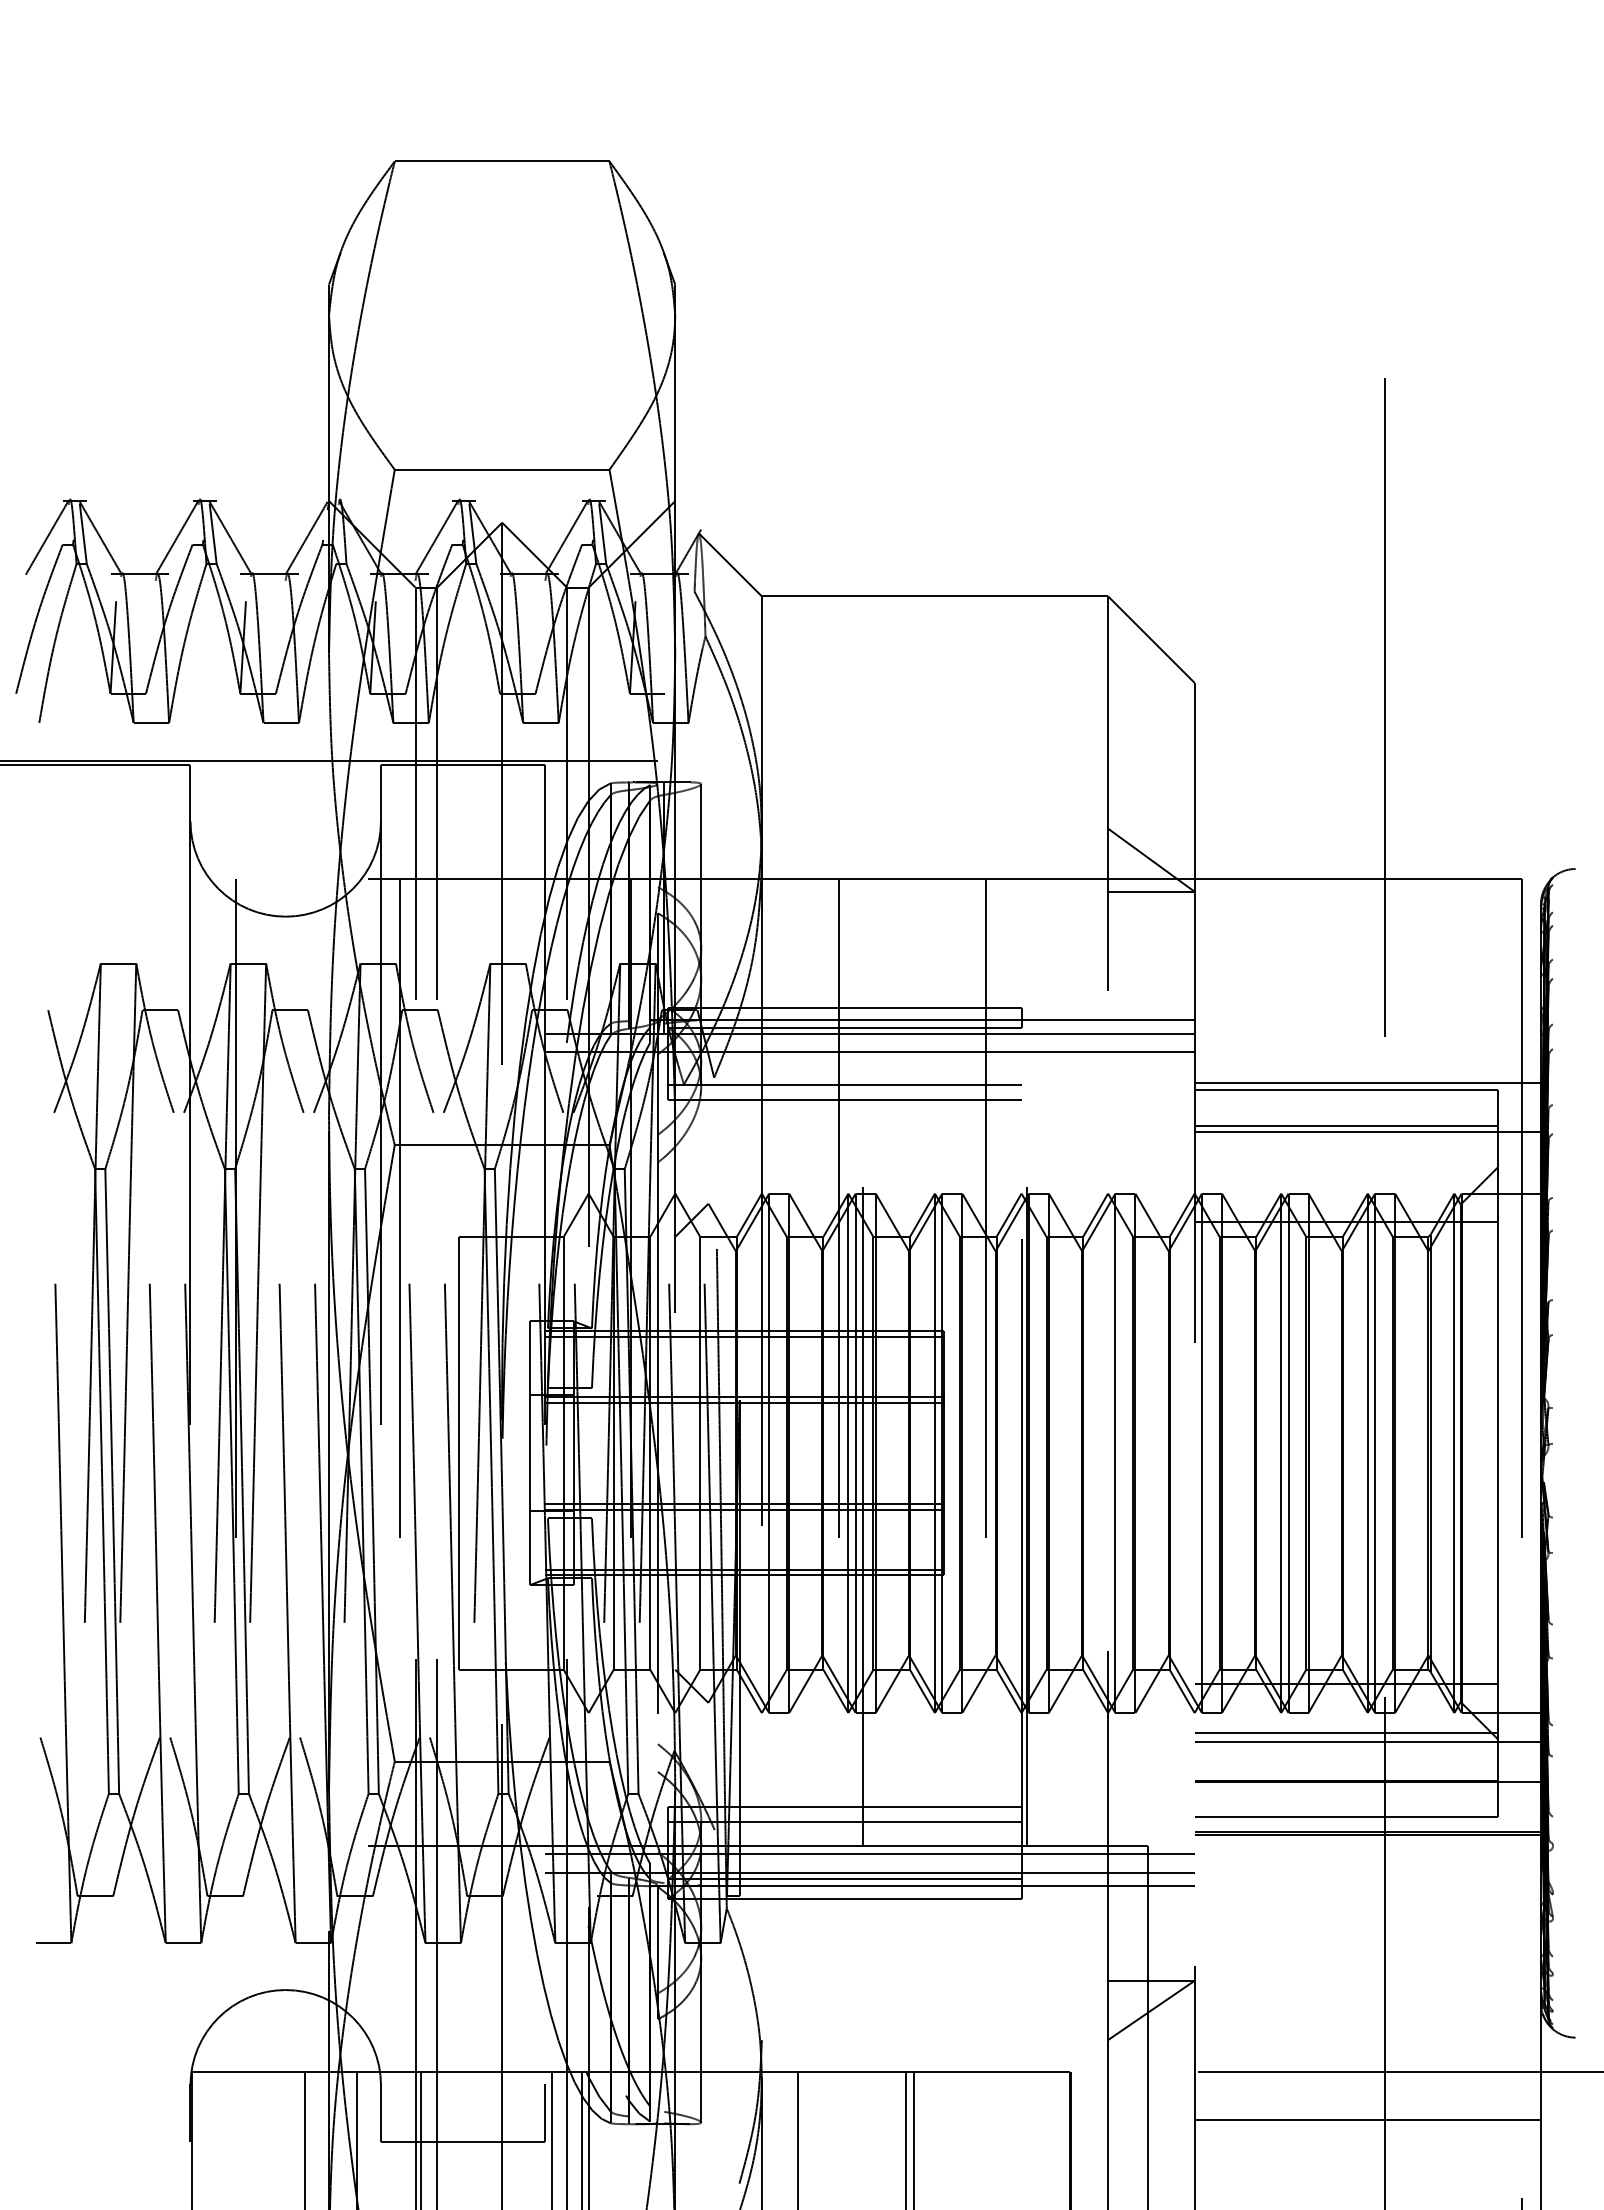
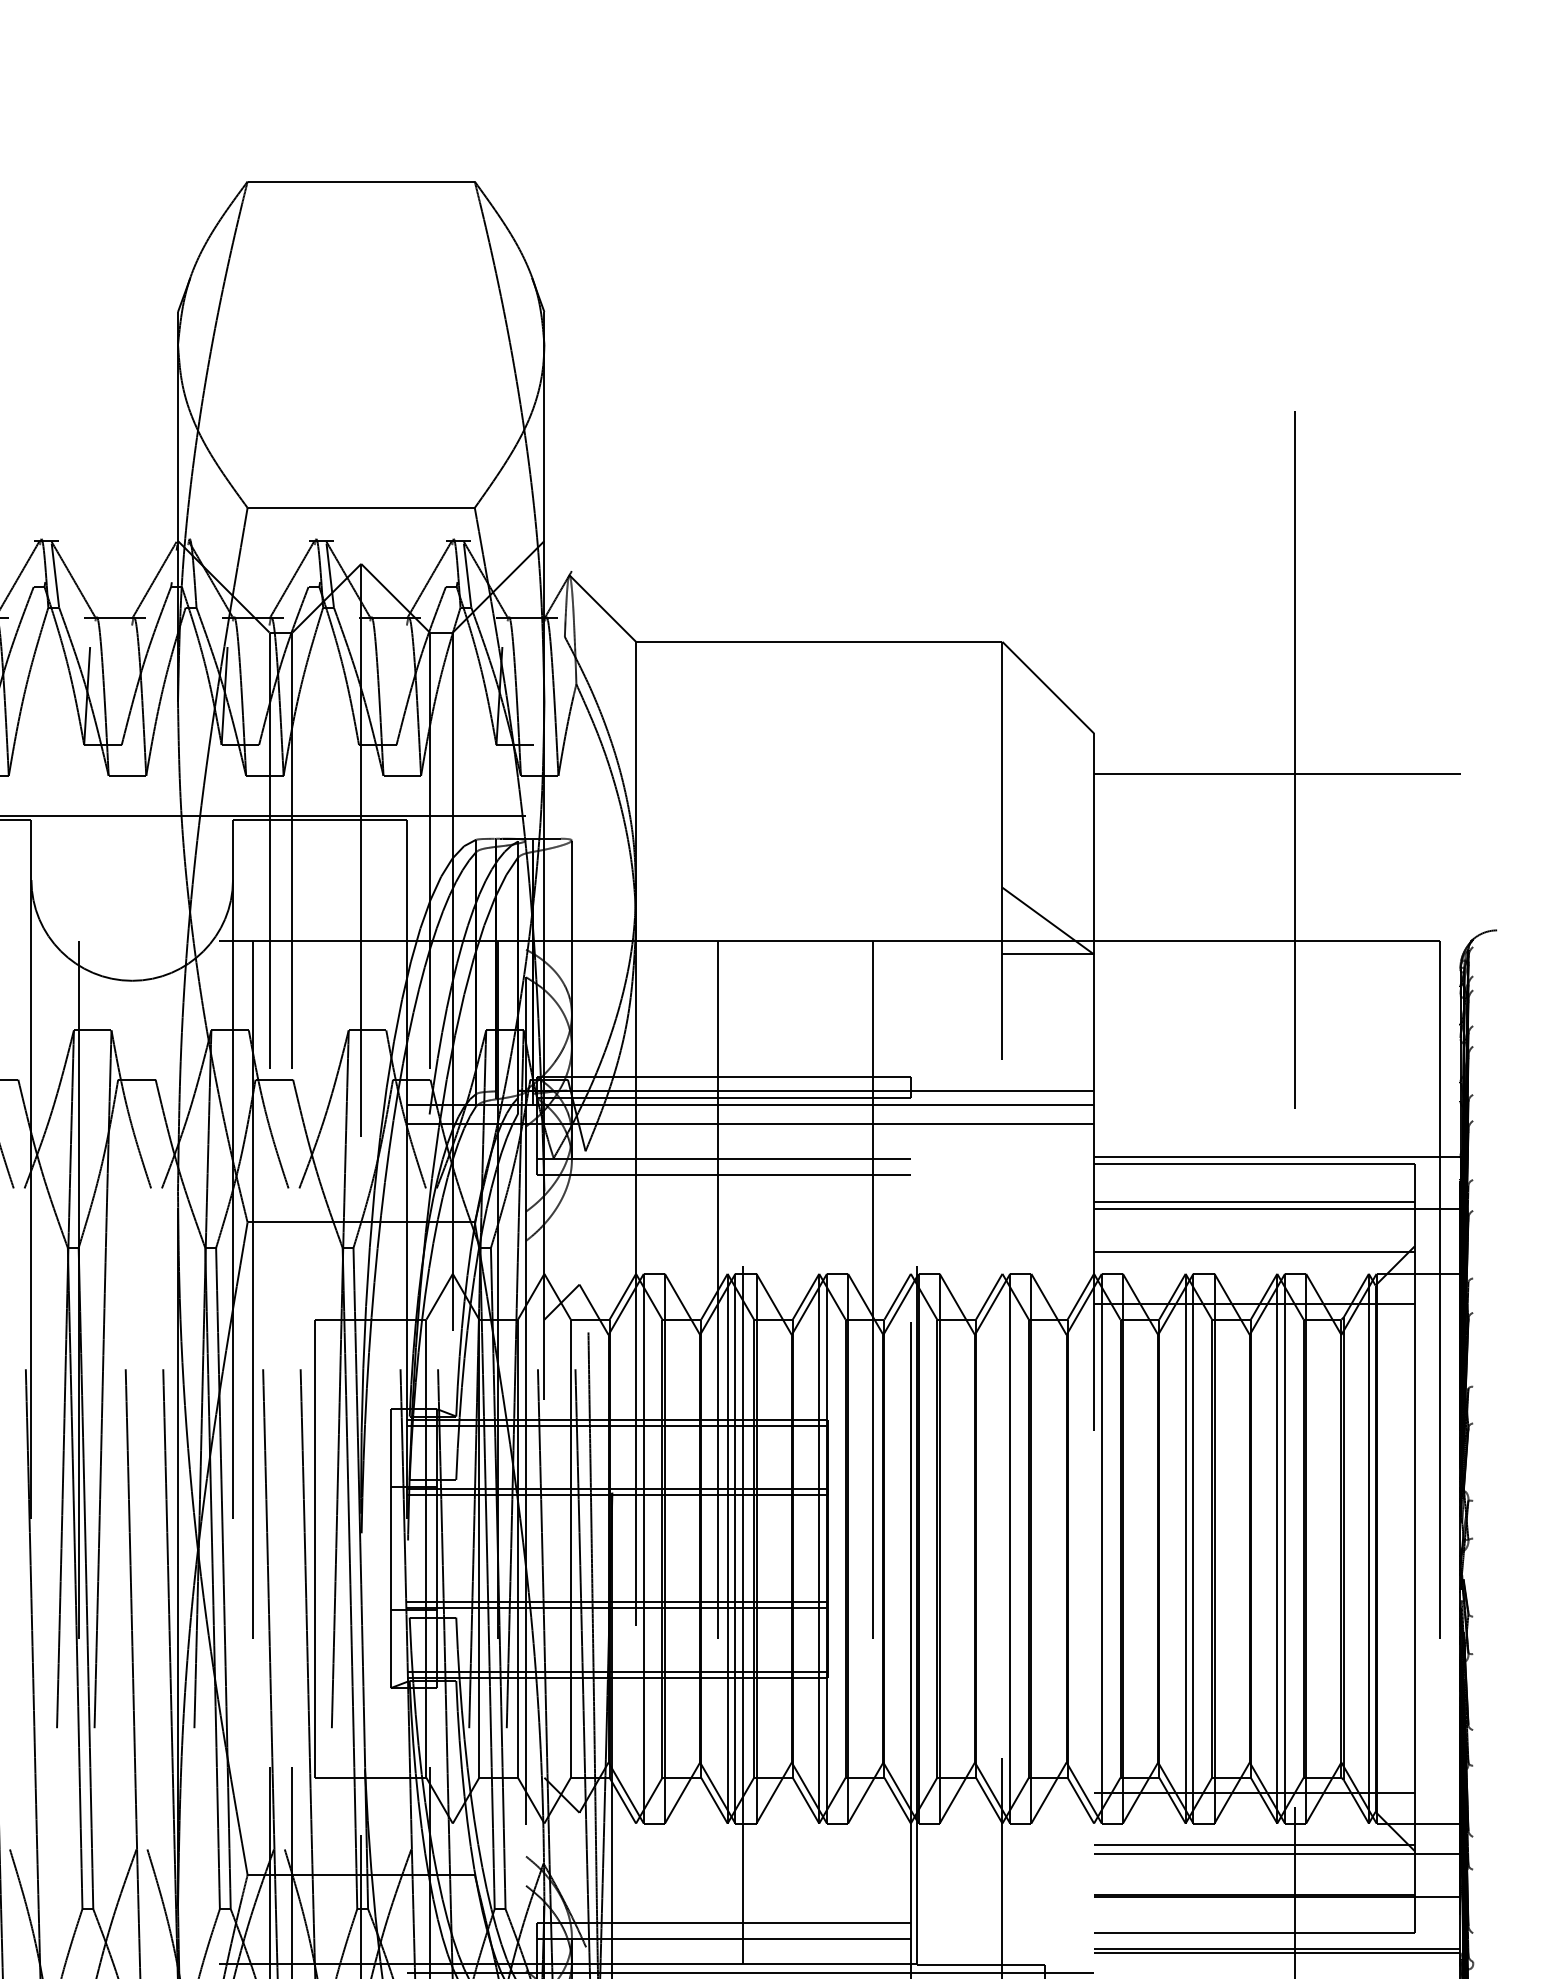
line: (1367, 721) -> (1276, 774), added
line: (1345, 1173) -> (1253, 1252), added

